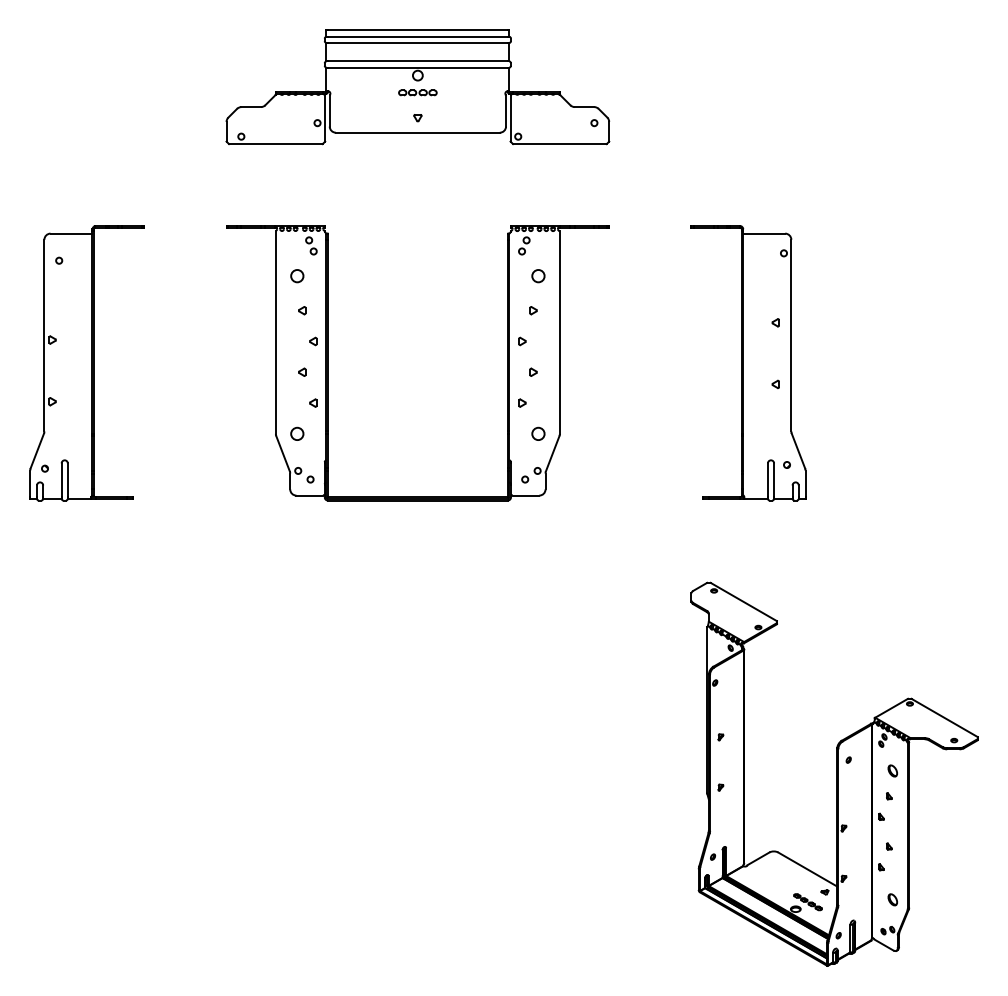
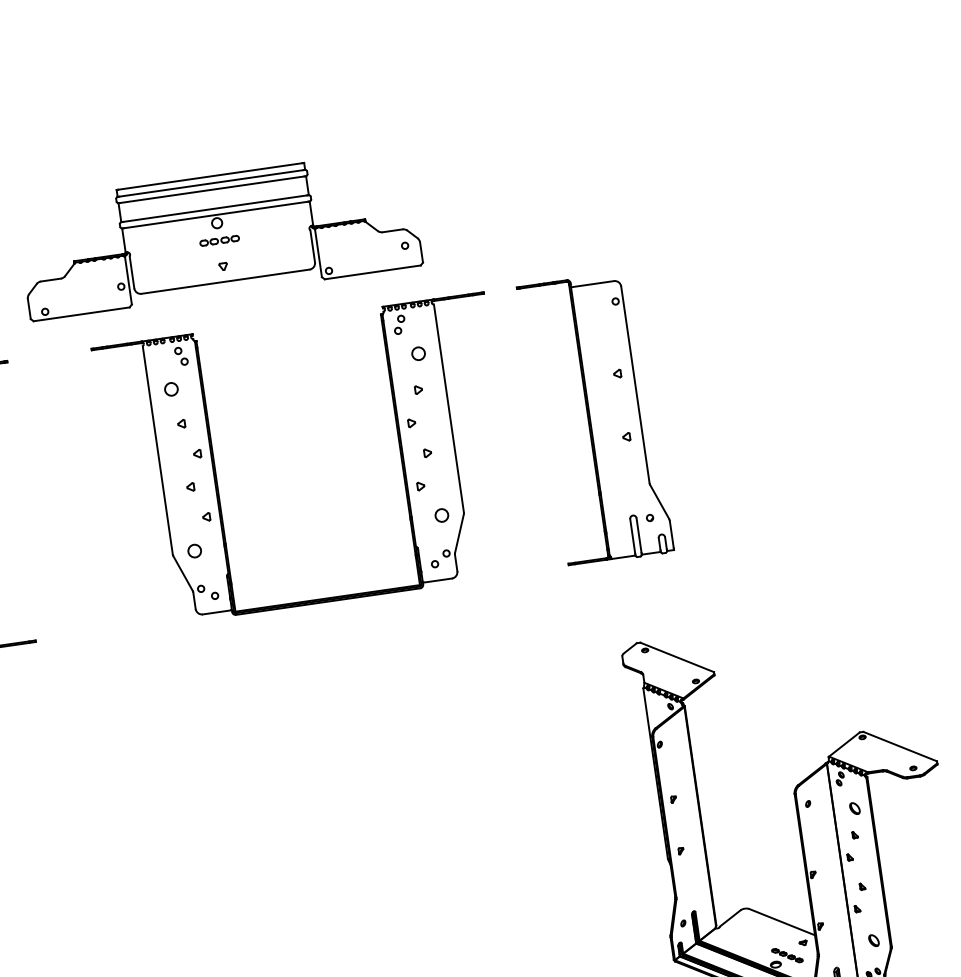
part: (417, 87) -> (218, 235), moved
part: (748, 363) -> (595, 419), moved

